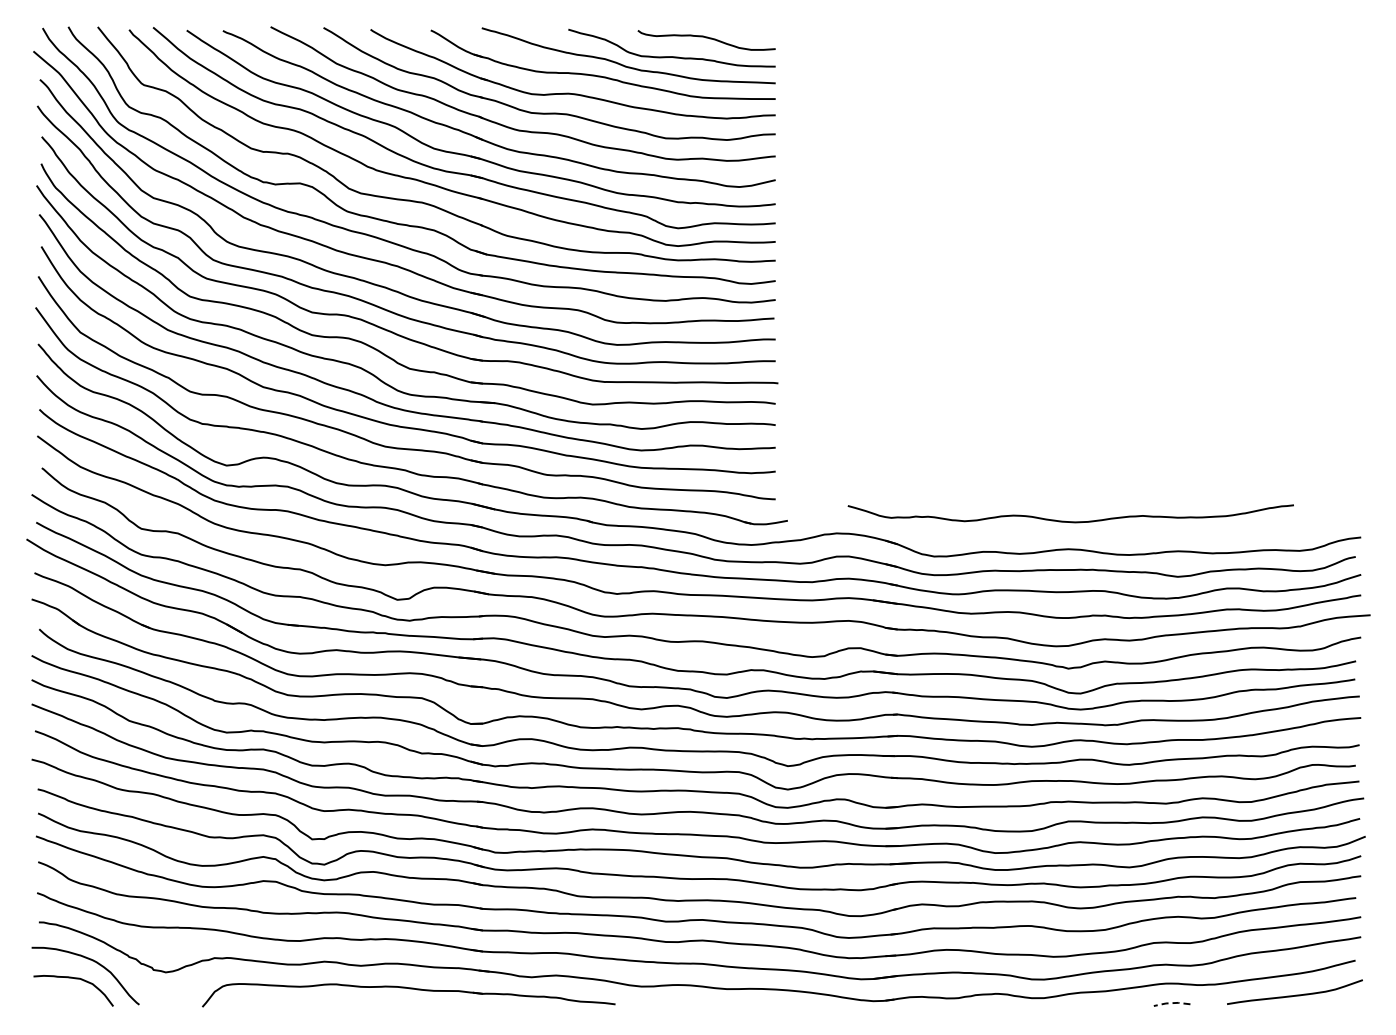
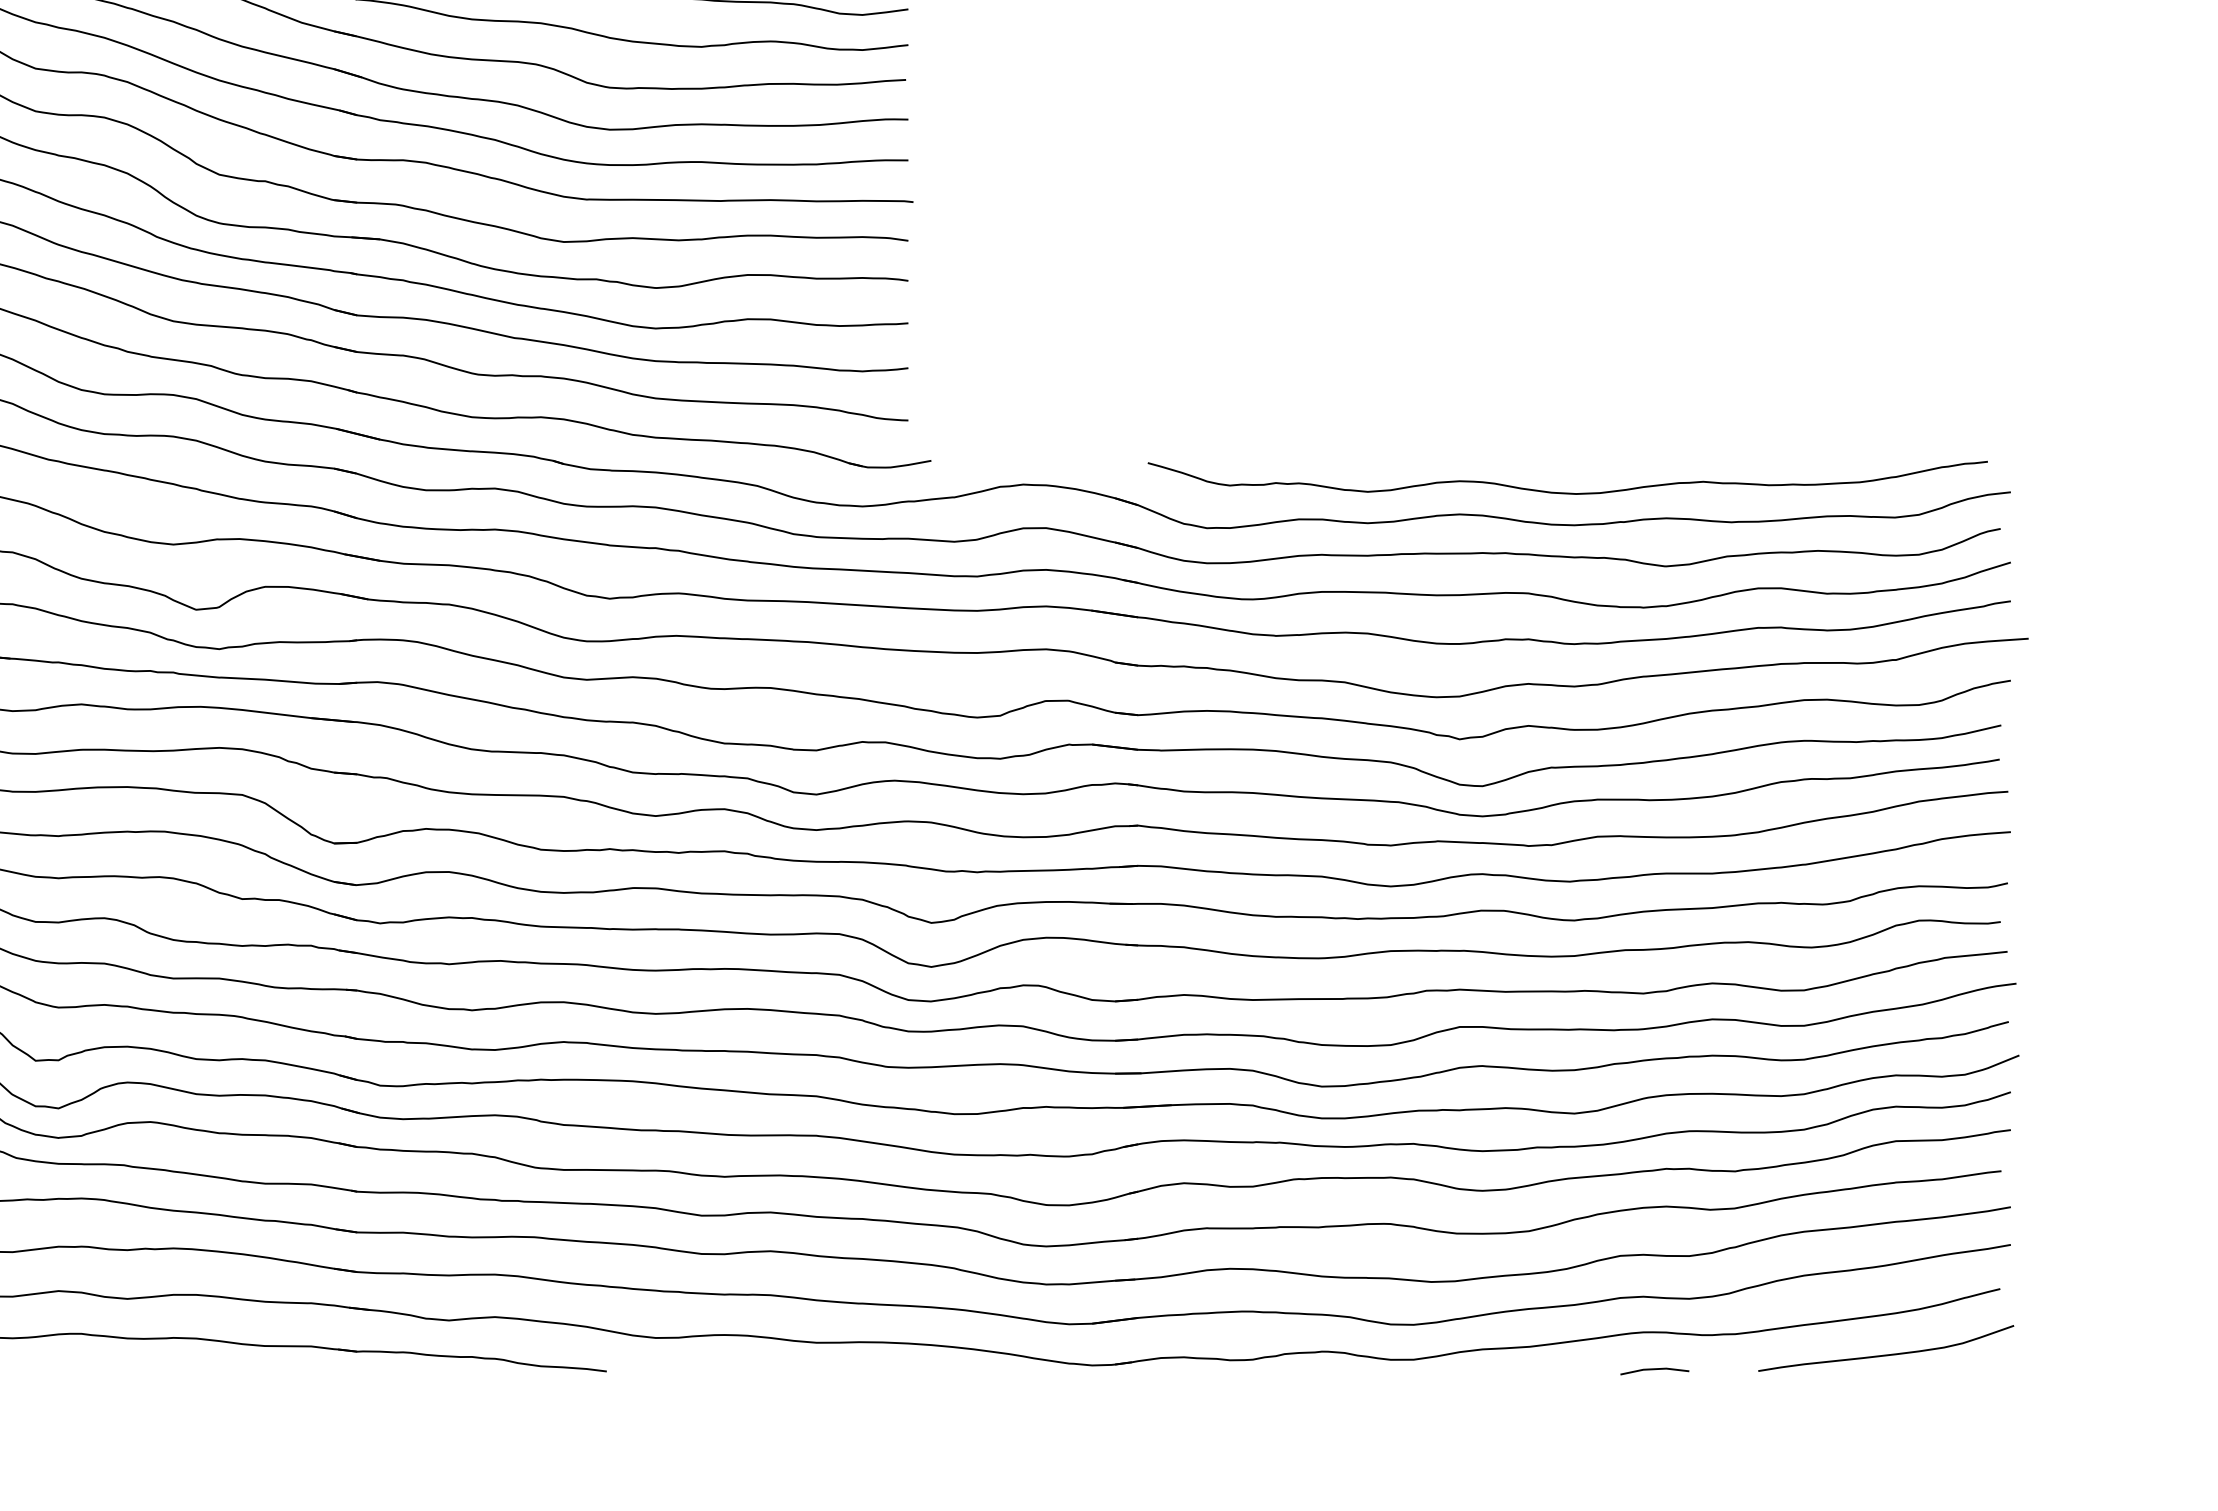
curve: (1070, 521) -> (1567, 492), moved
line: (1171, 1003) -> (1653, 1369), dashed -> solid

